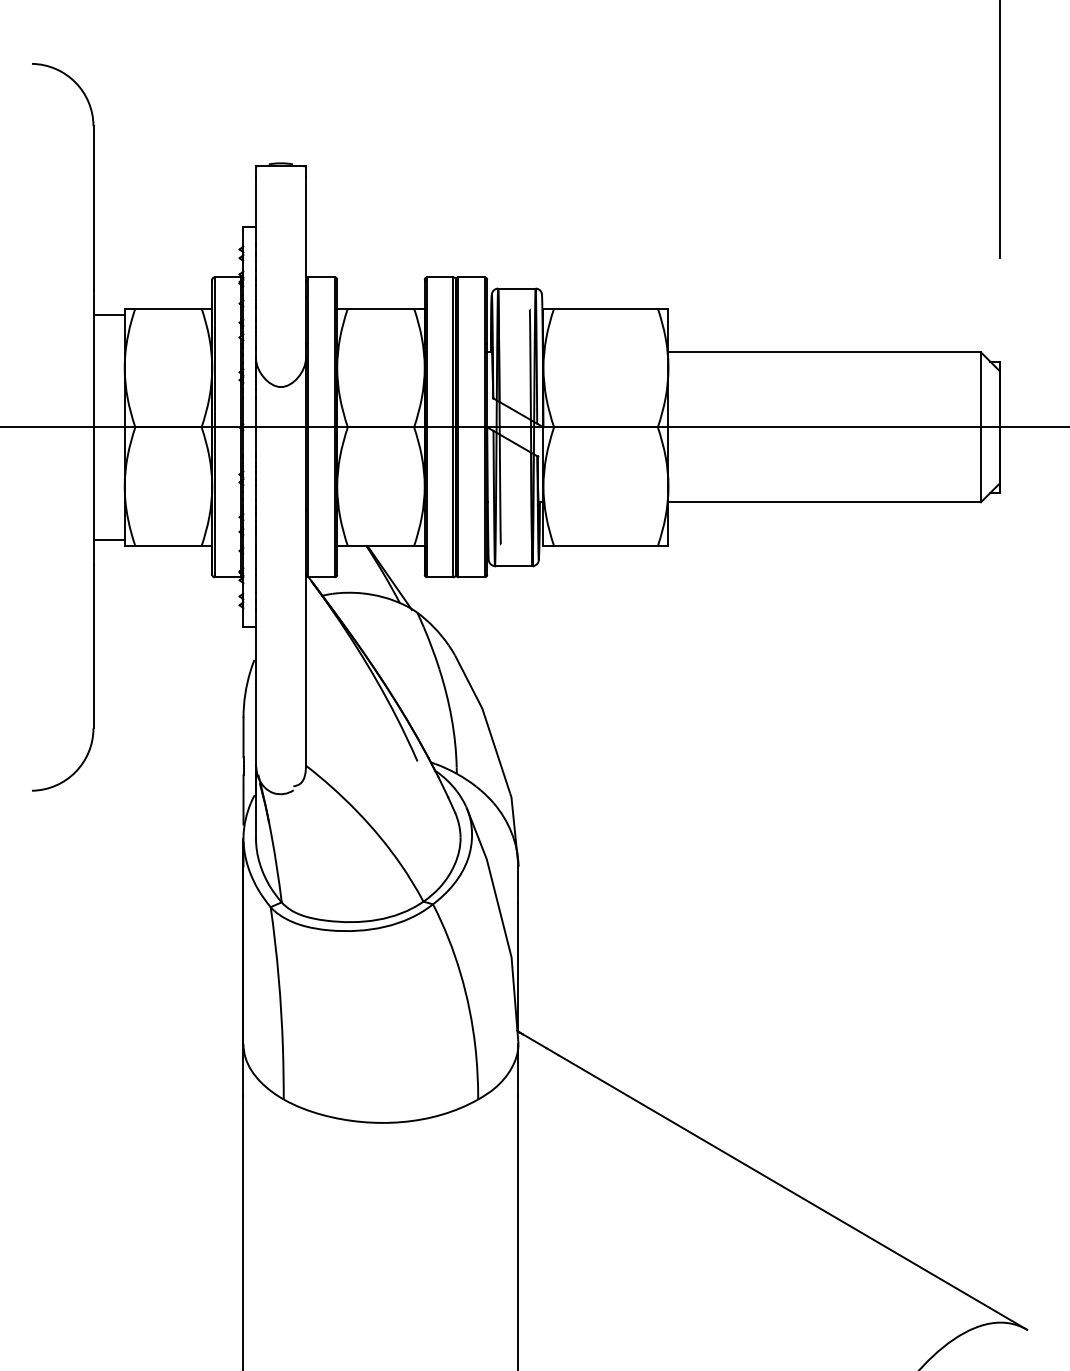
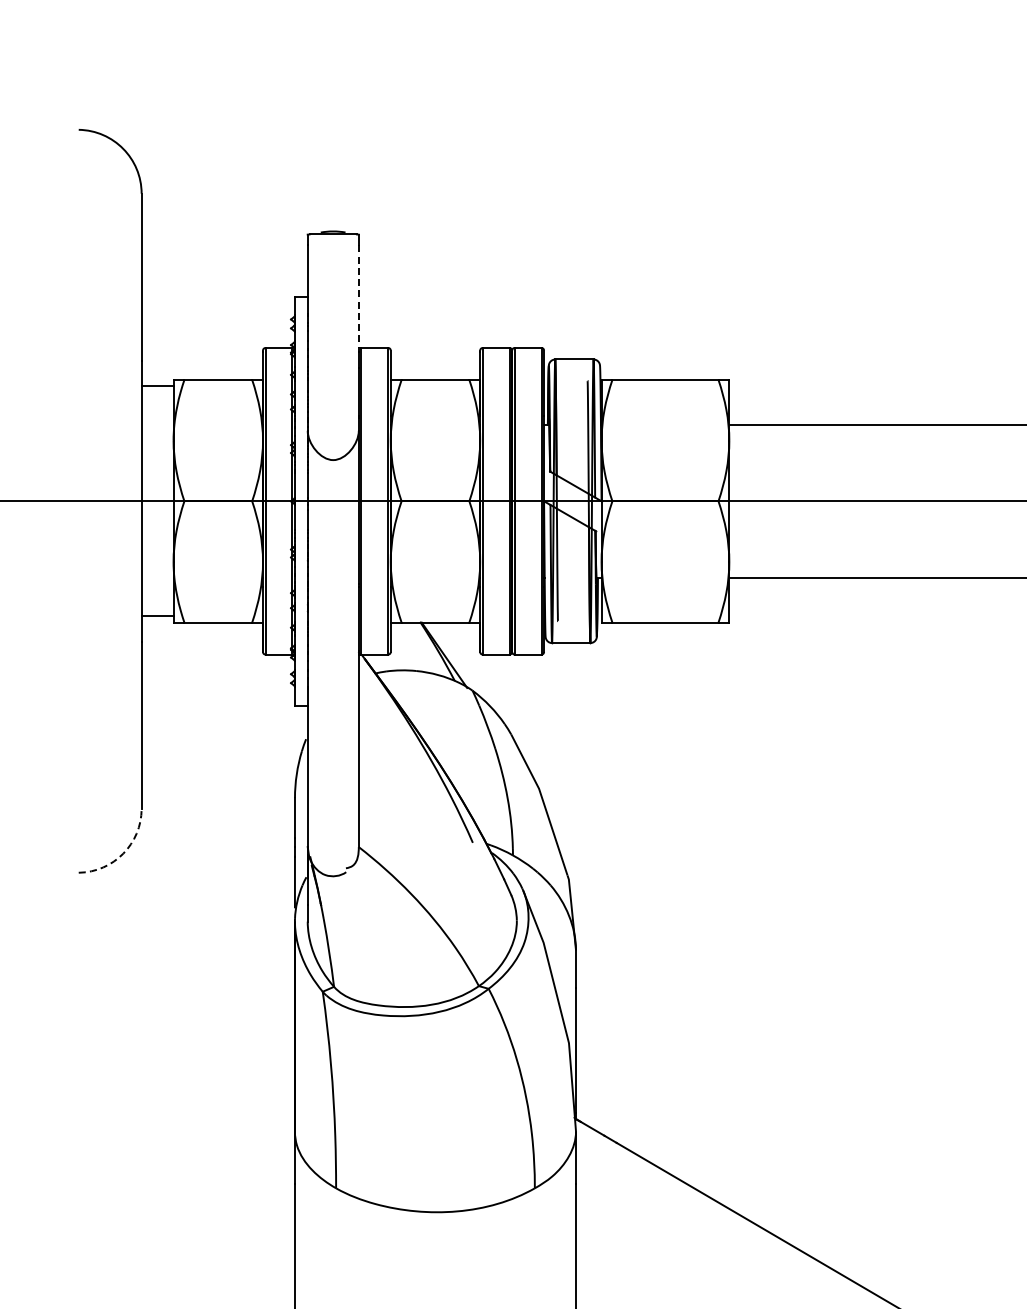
line: (305, 227) -> (358, 297), solid -> dashed
arc: (75, 772) -> (123, 854), solid -> dashed

